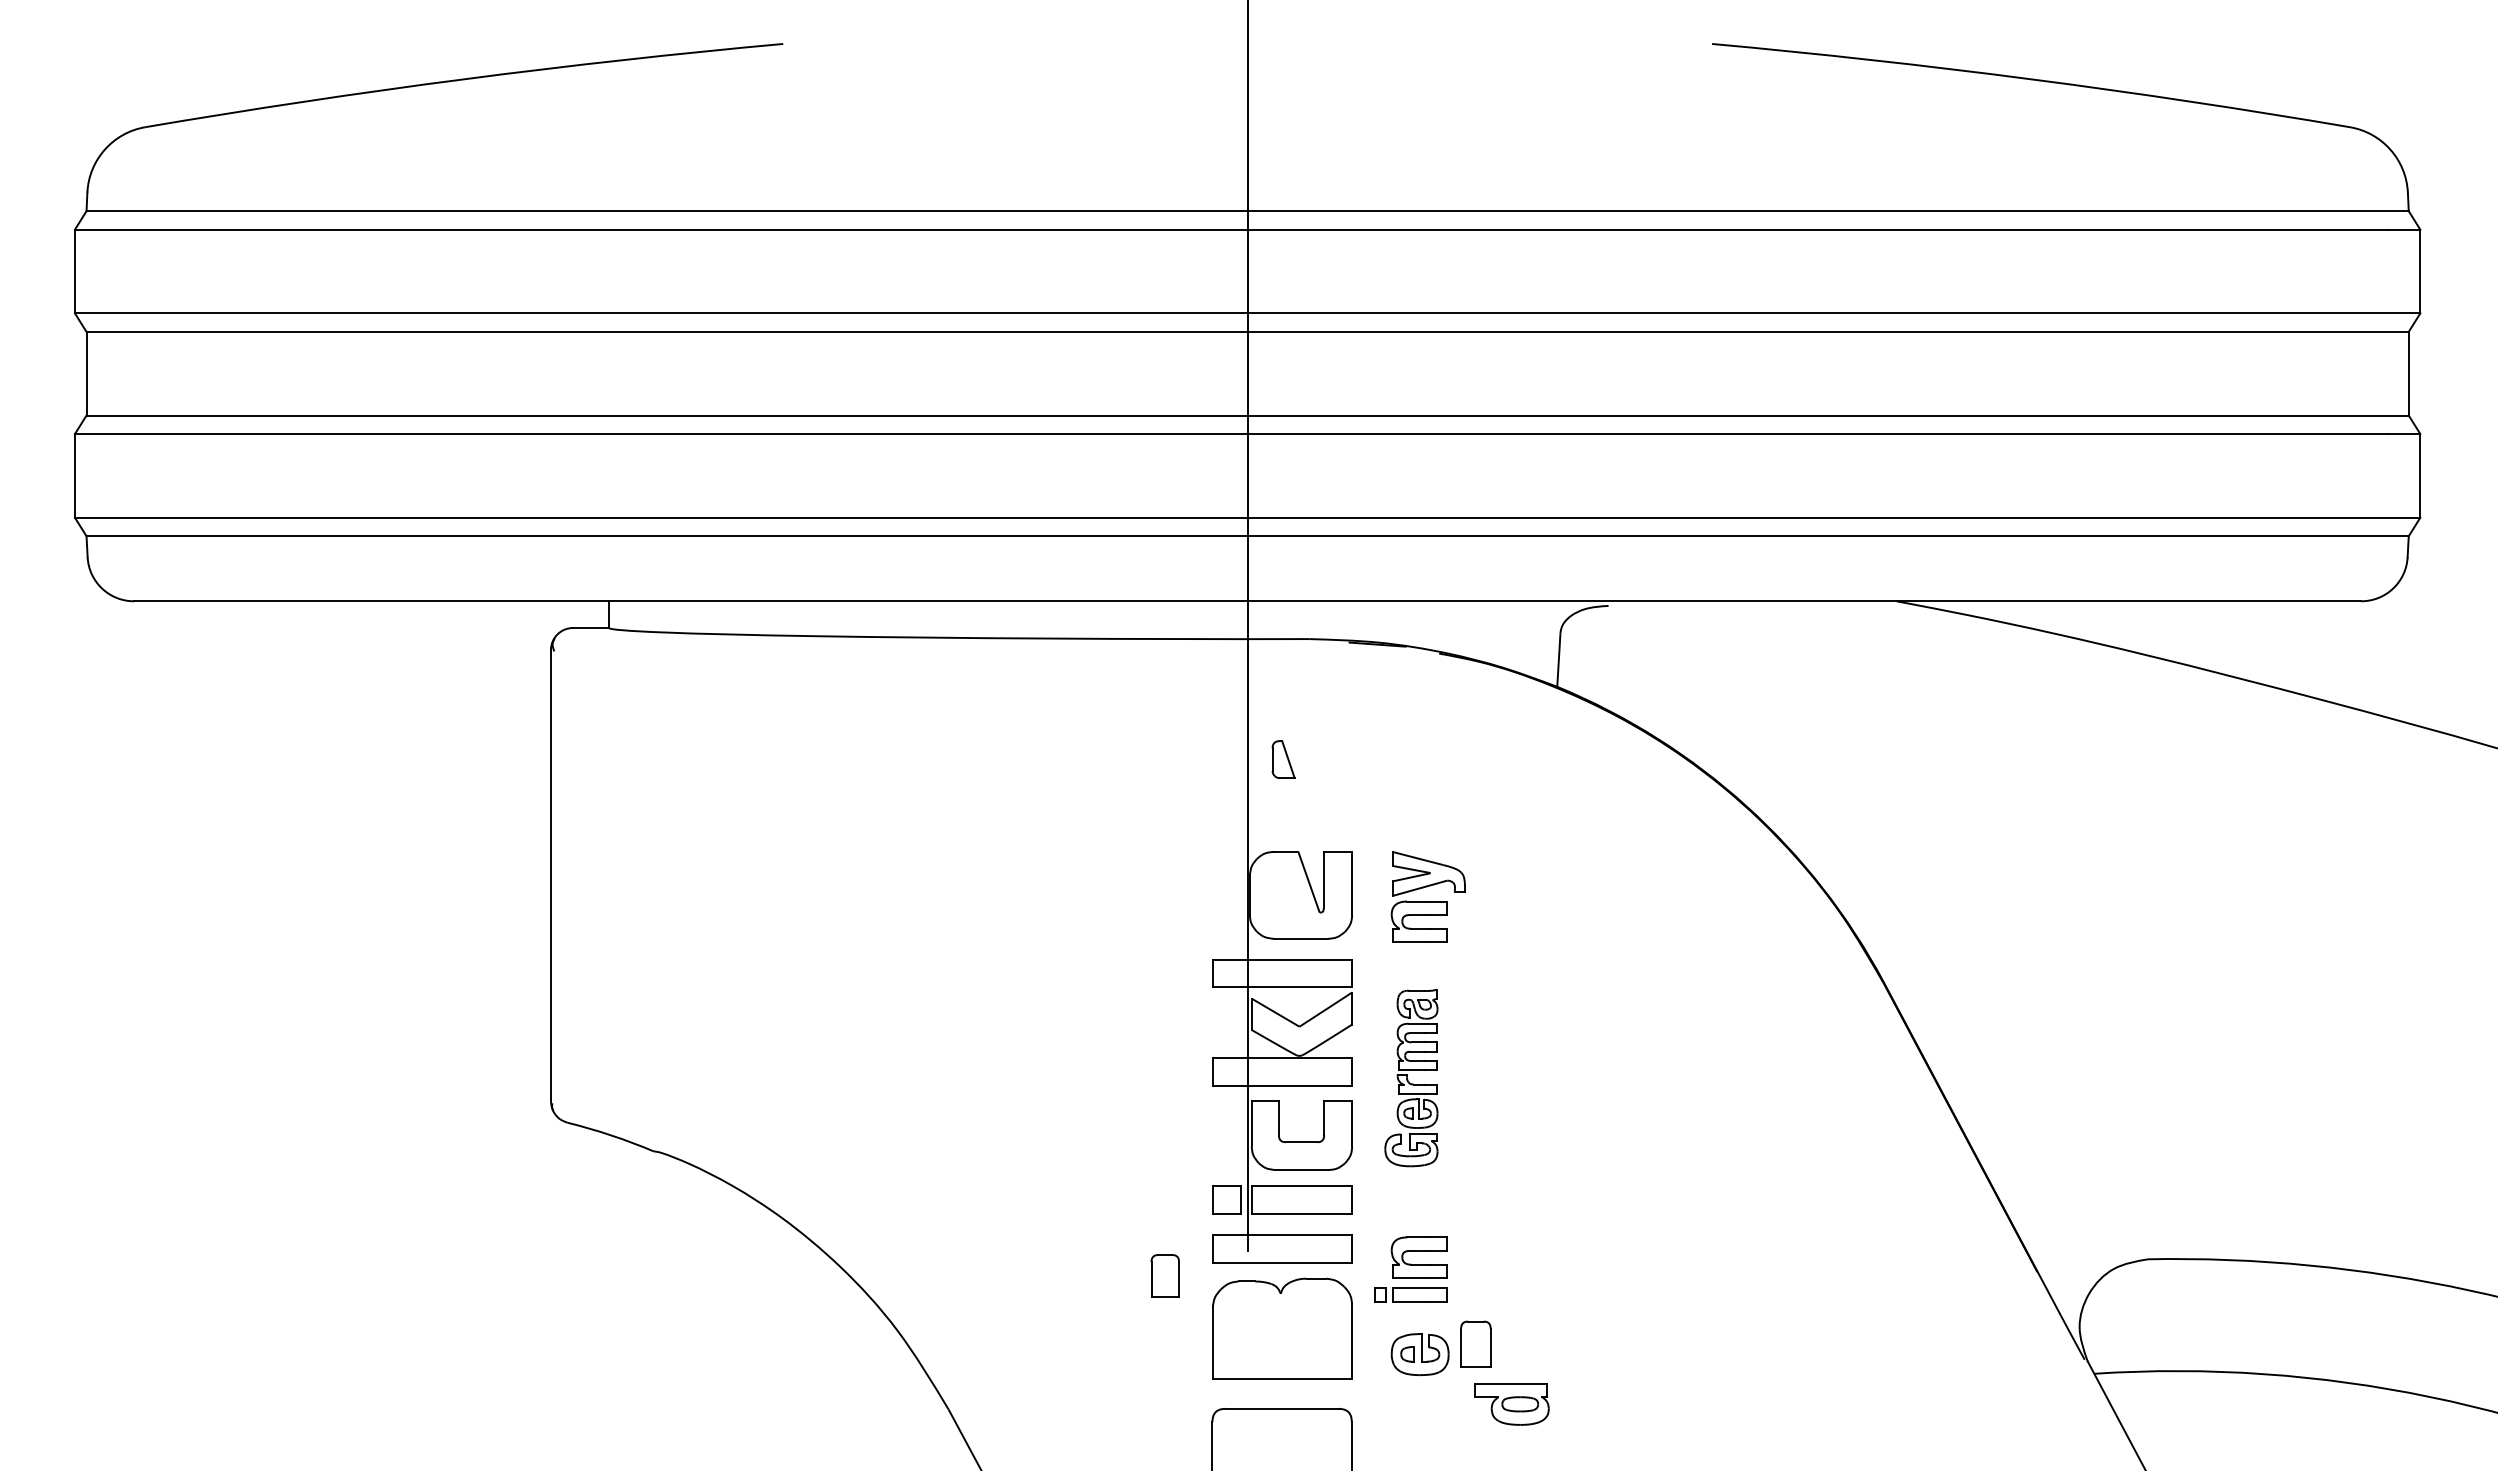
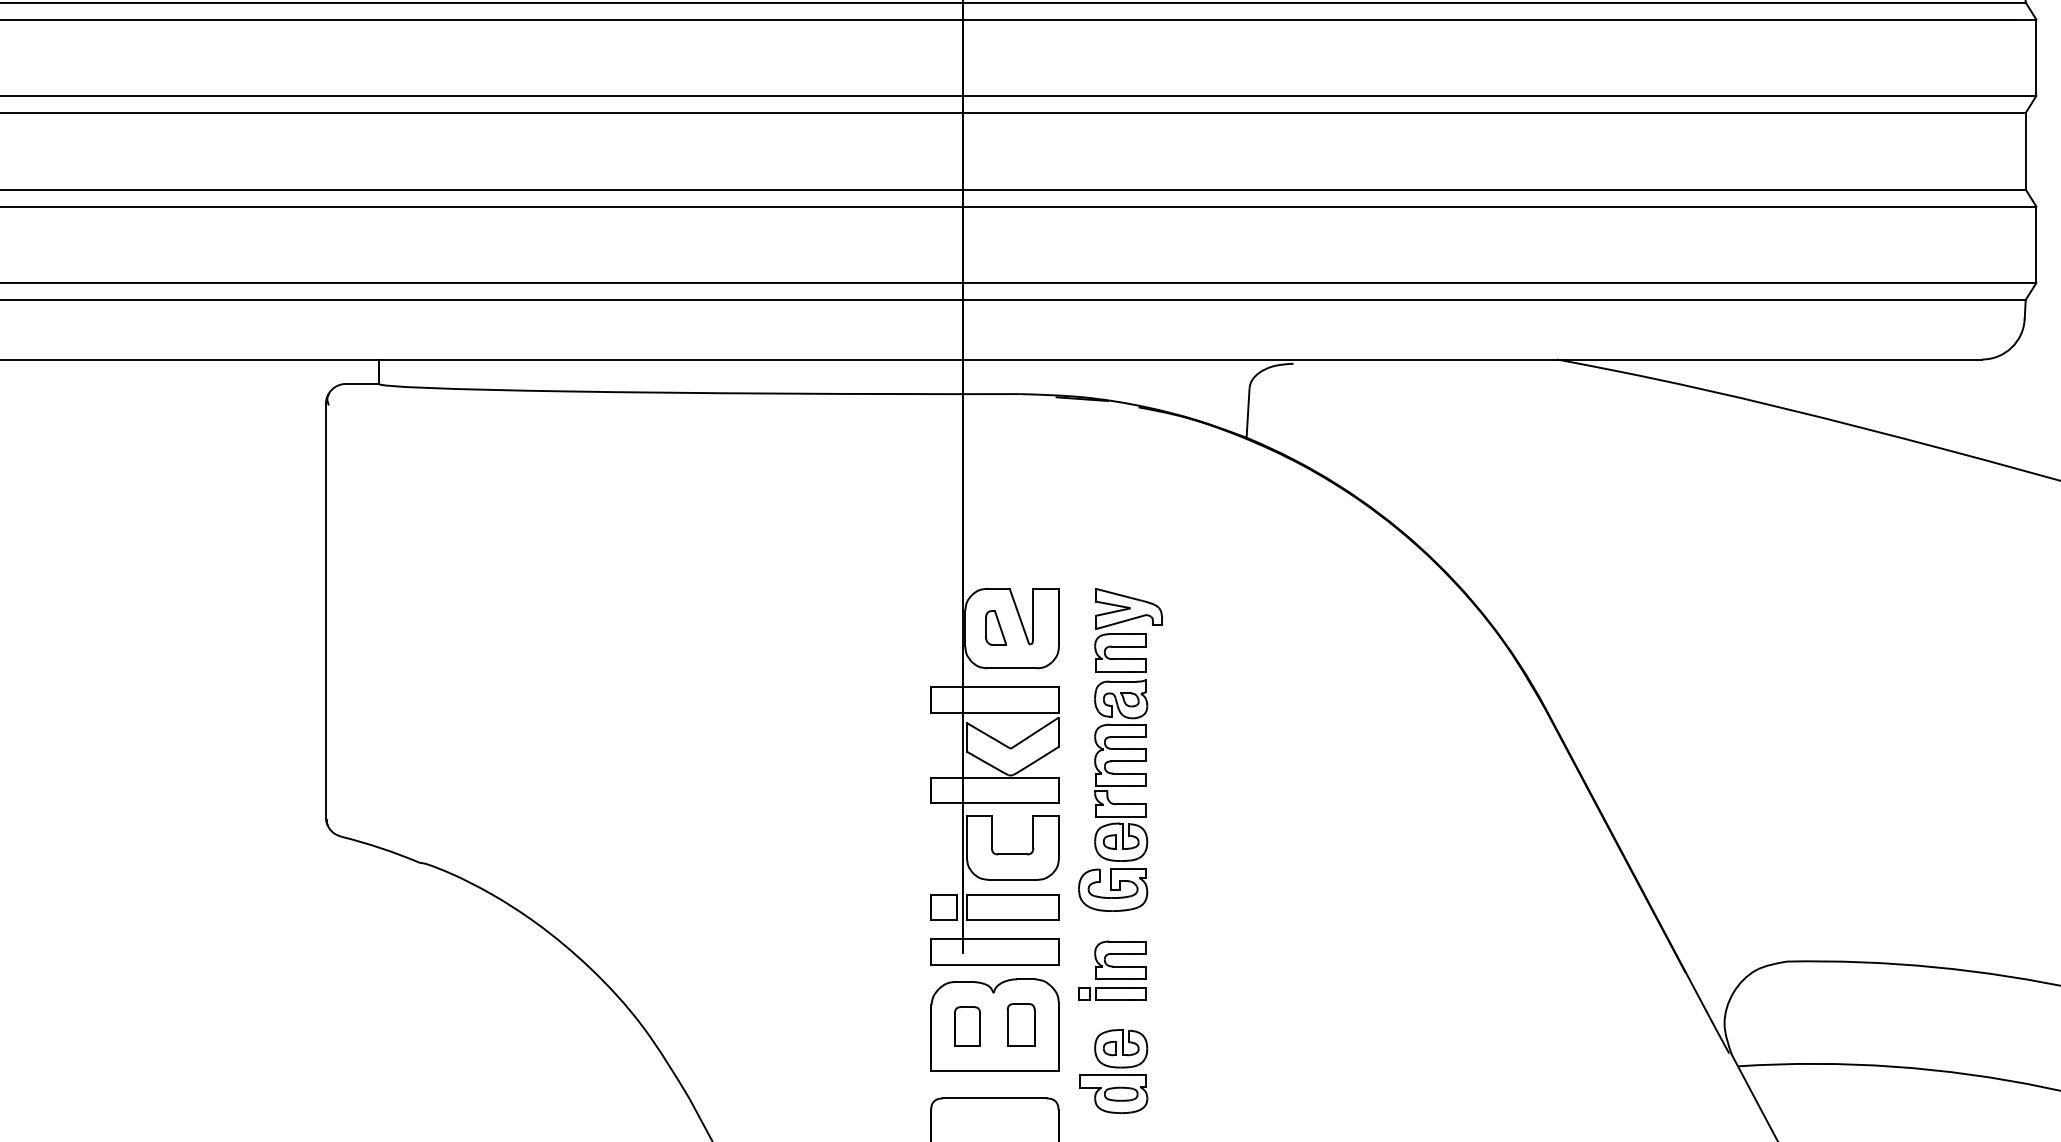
part: (1283, 759) -> (996, 627), moved
part: (1411, 1077) -> (1113, 795), size x1.43
part: (1164, 1275) -> (966, 1025), moved
part: (1475, 1343) -> (1020, 1023), moved
part: (1511, 1404) -> (1113, 1094), moved

